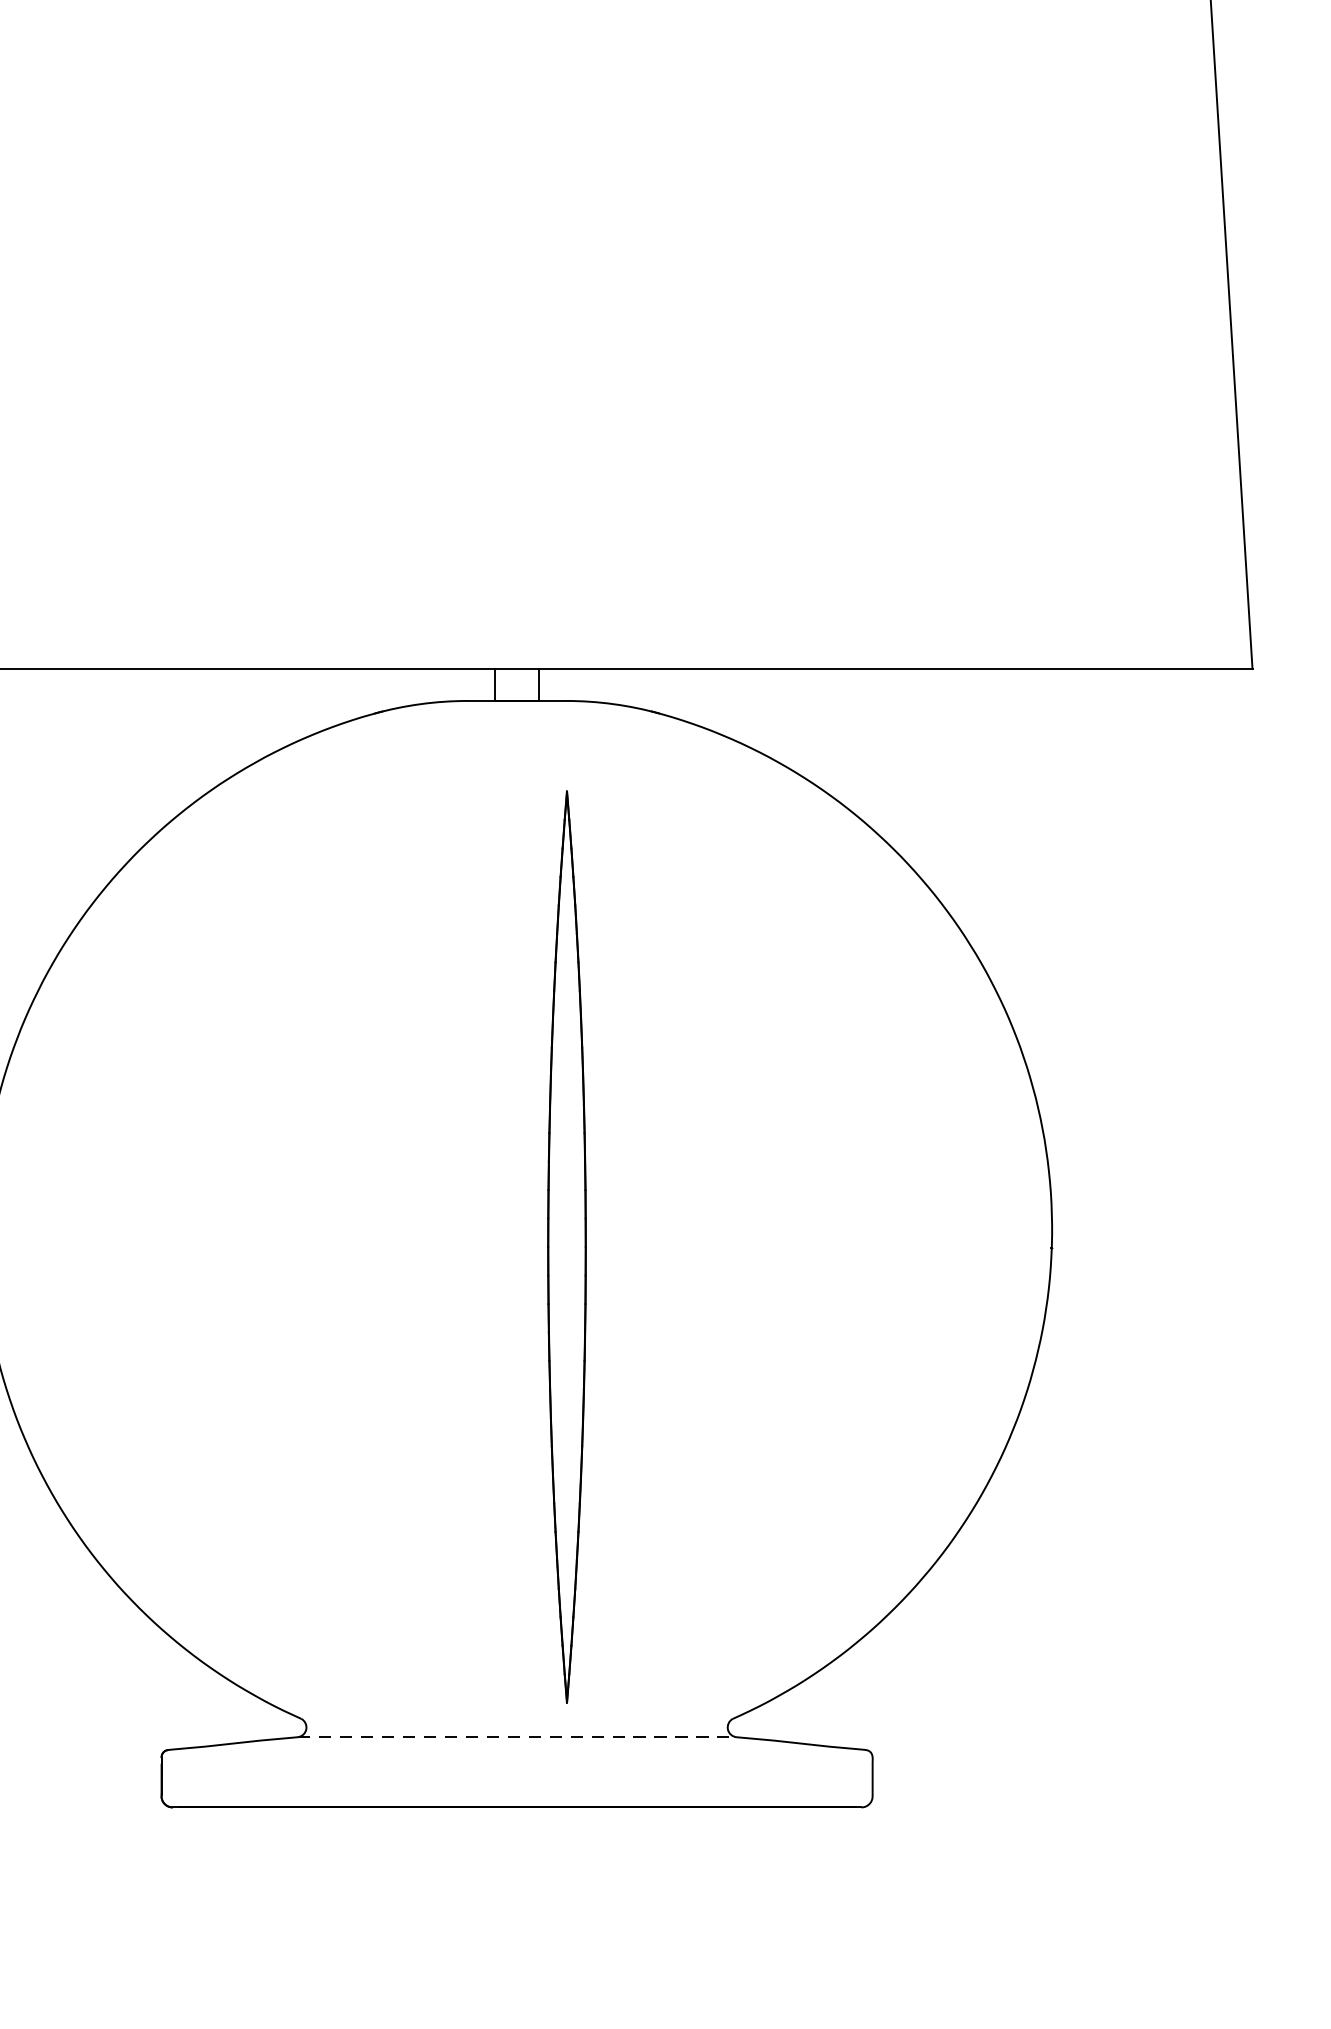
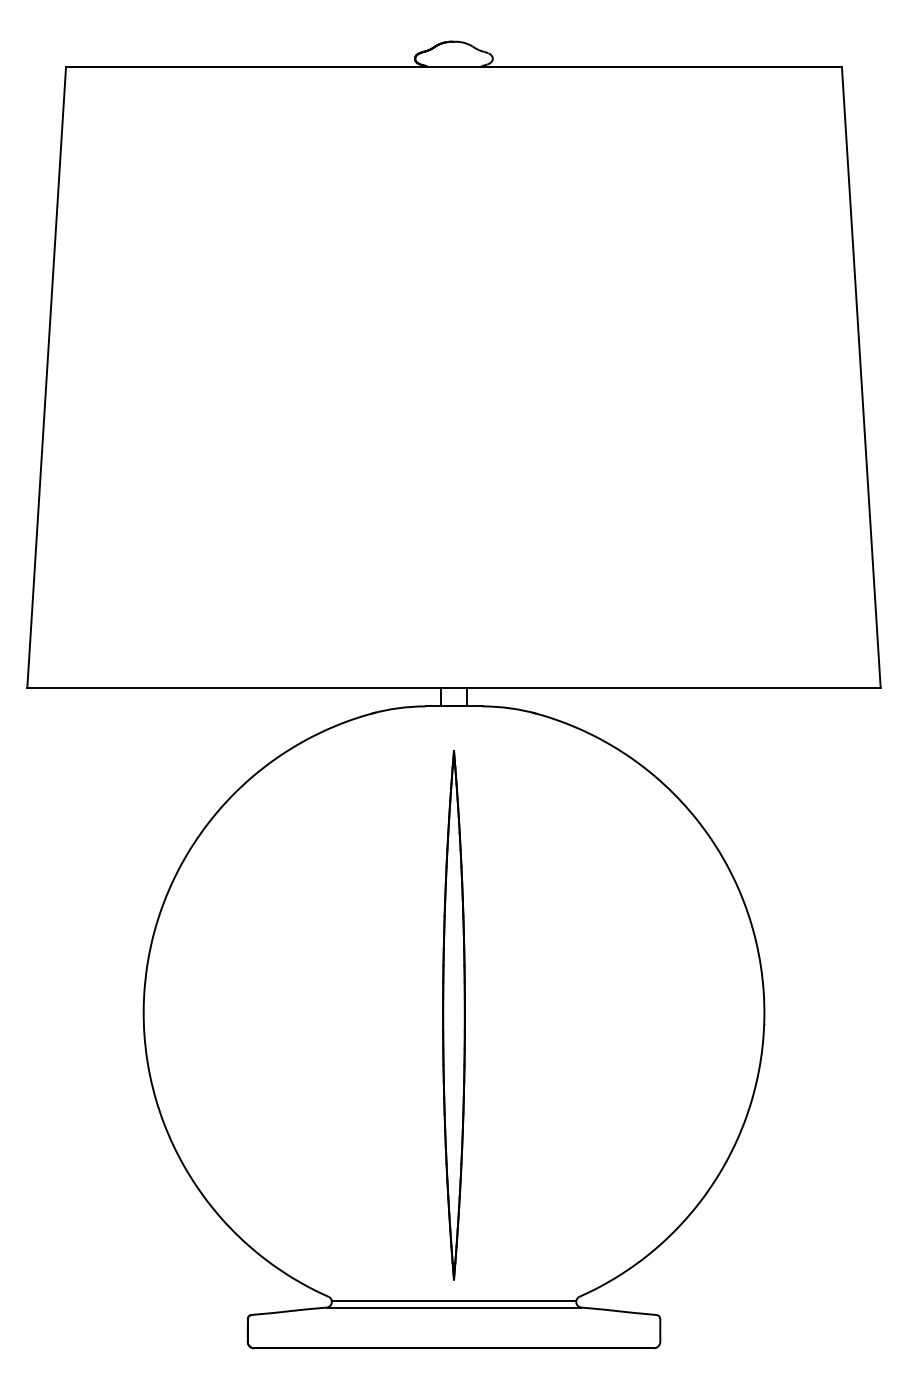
part: (566, 1247) -> (453, 1015), moved
line: (516, 1725) -> (453, 1300), added
line: (517, 1737) -> (454, 1307), dashed -> solid

